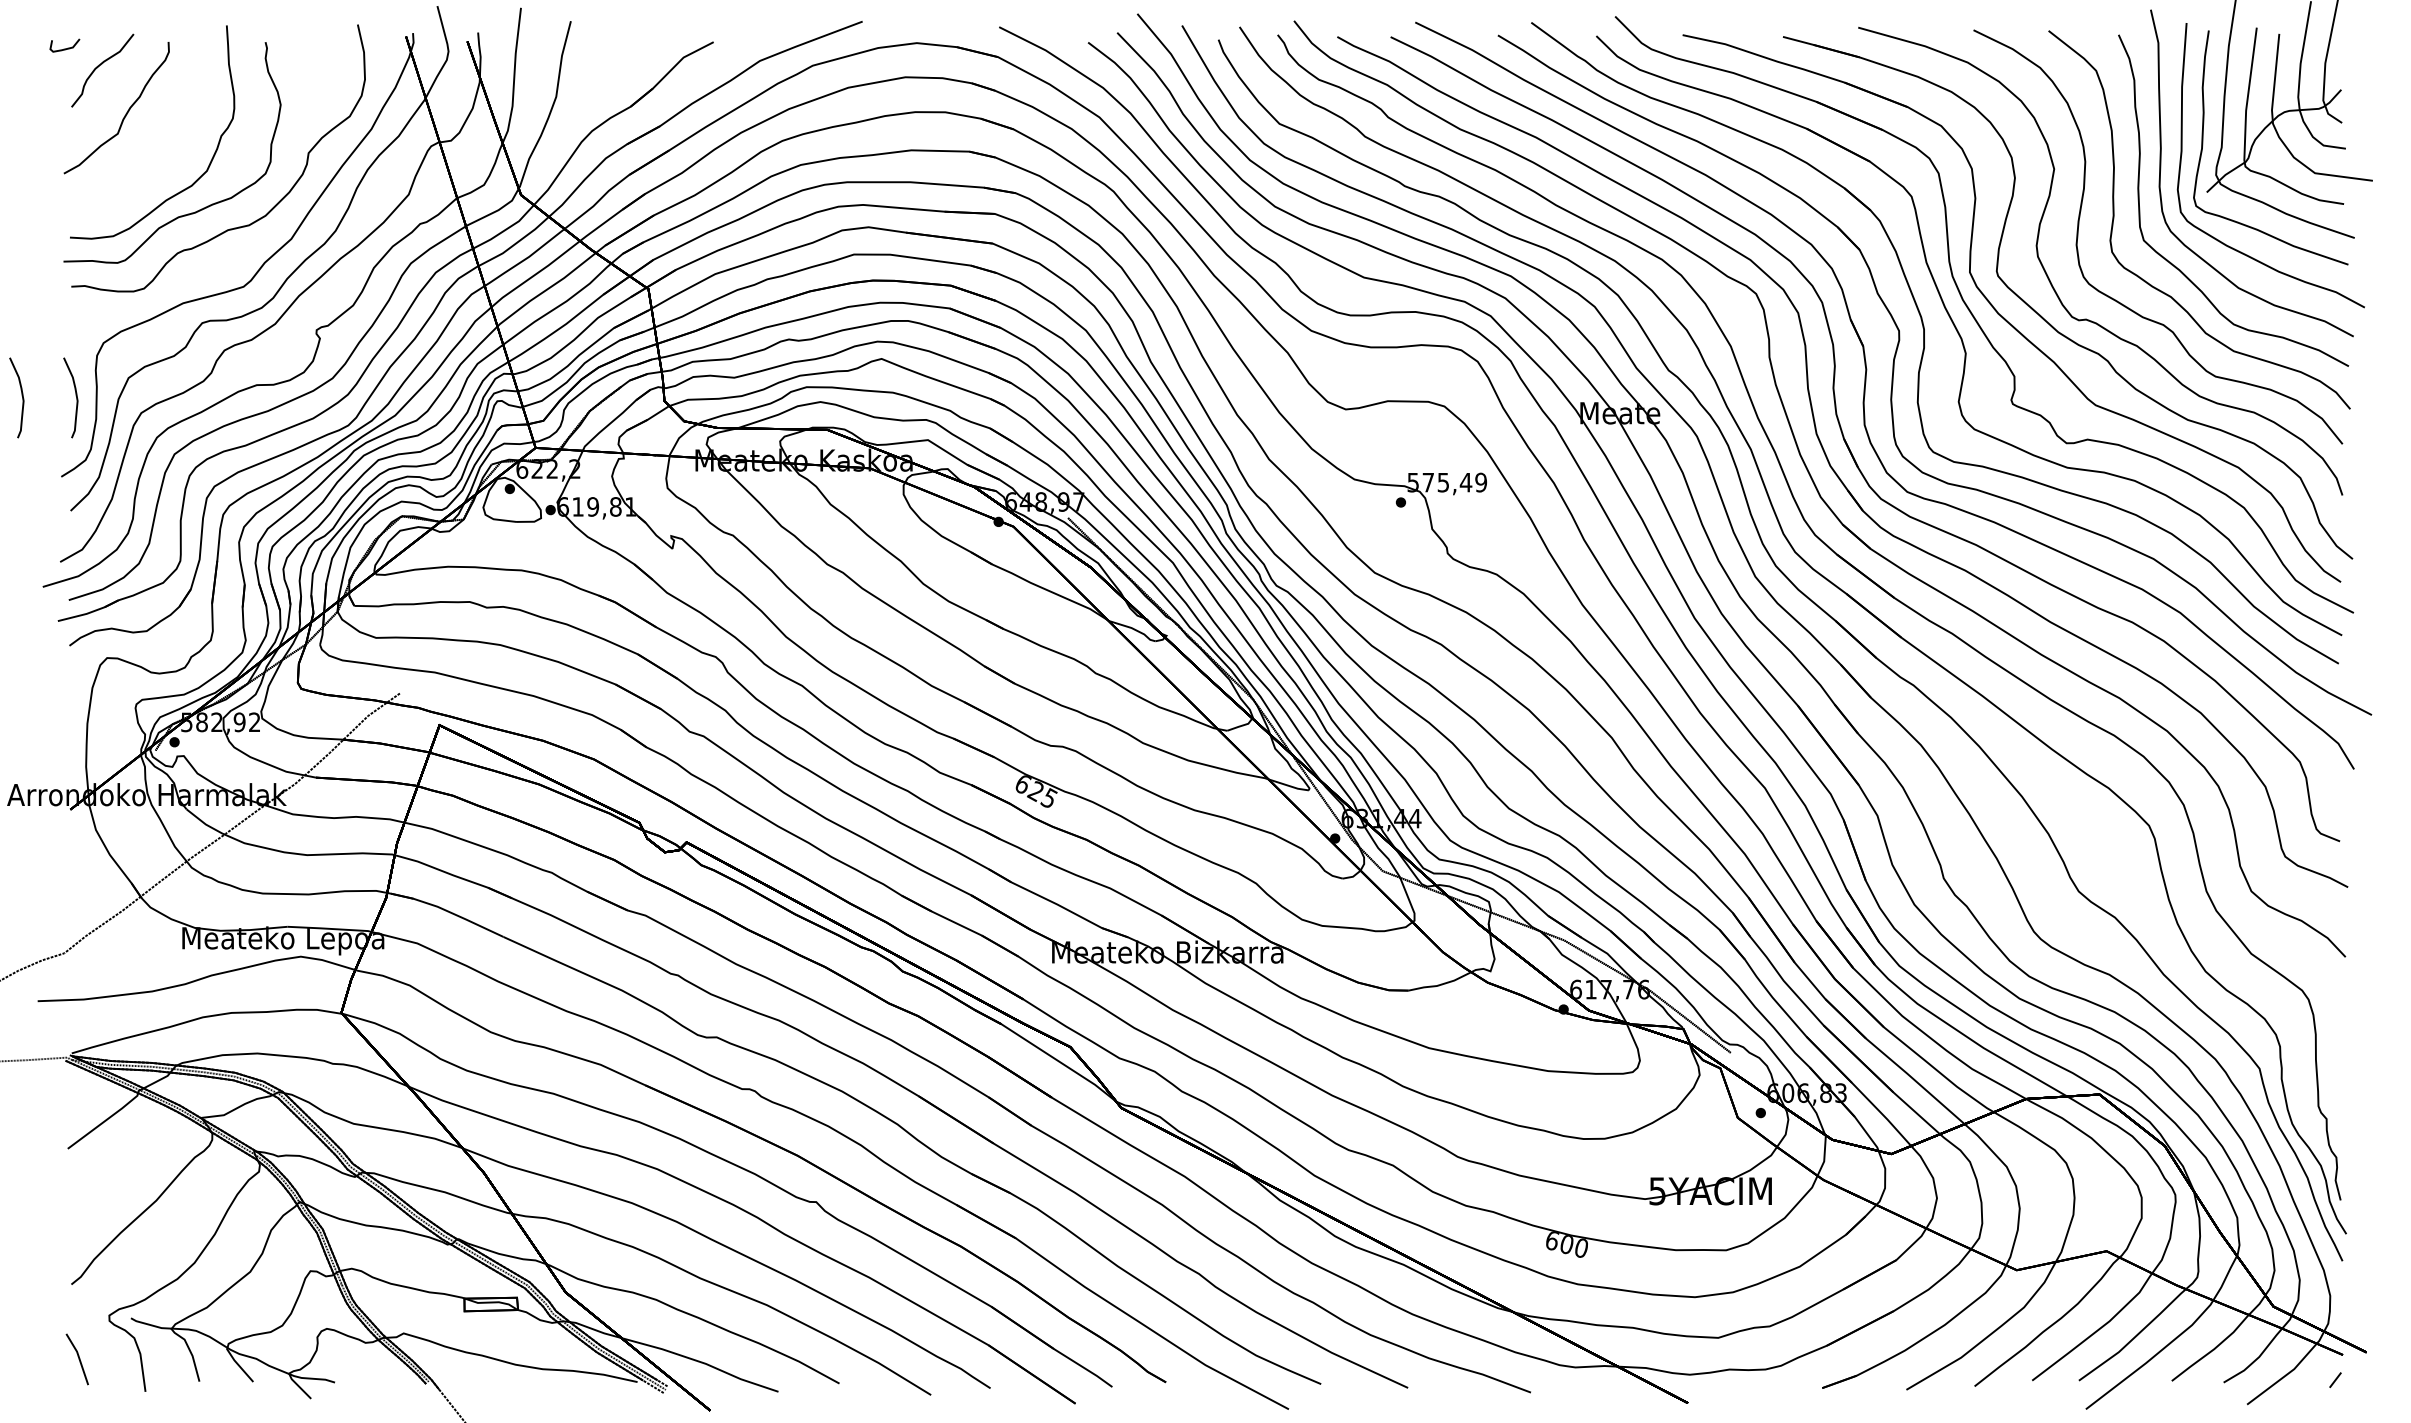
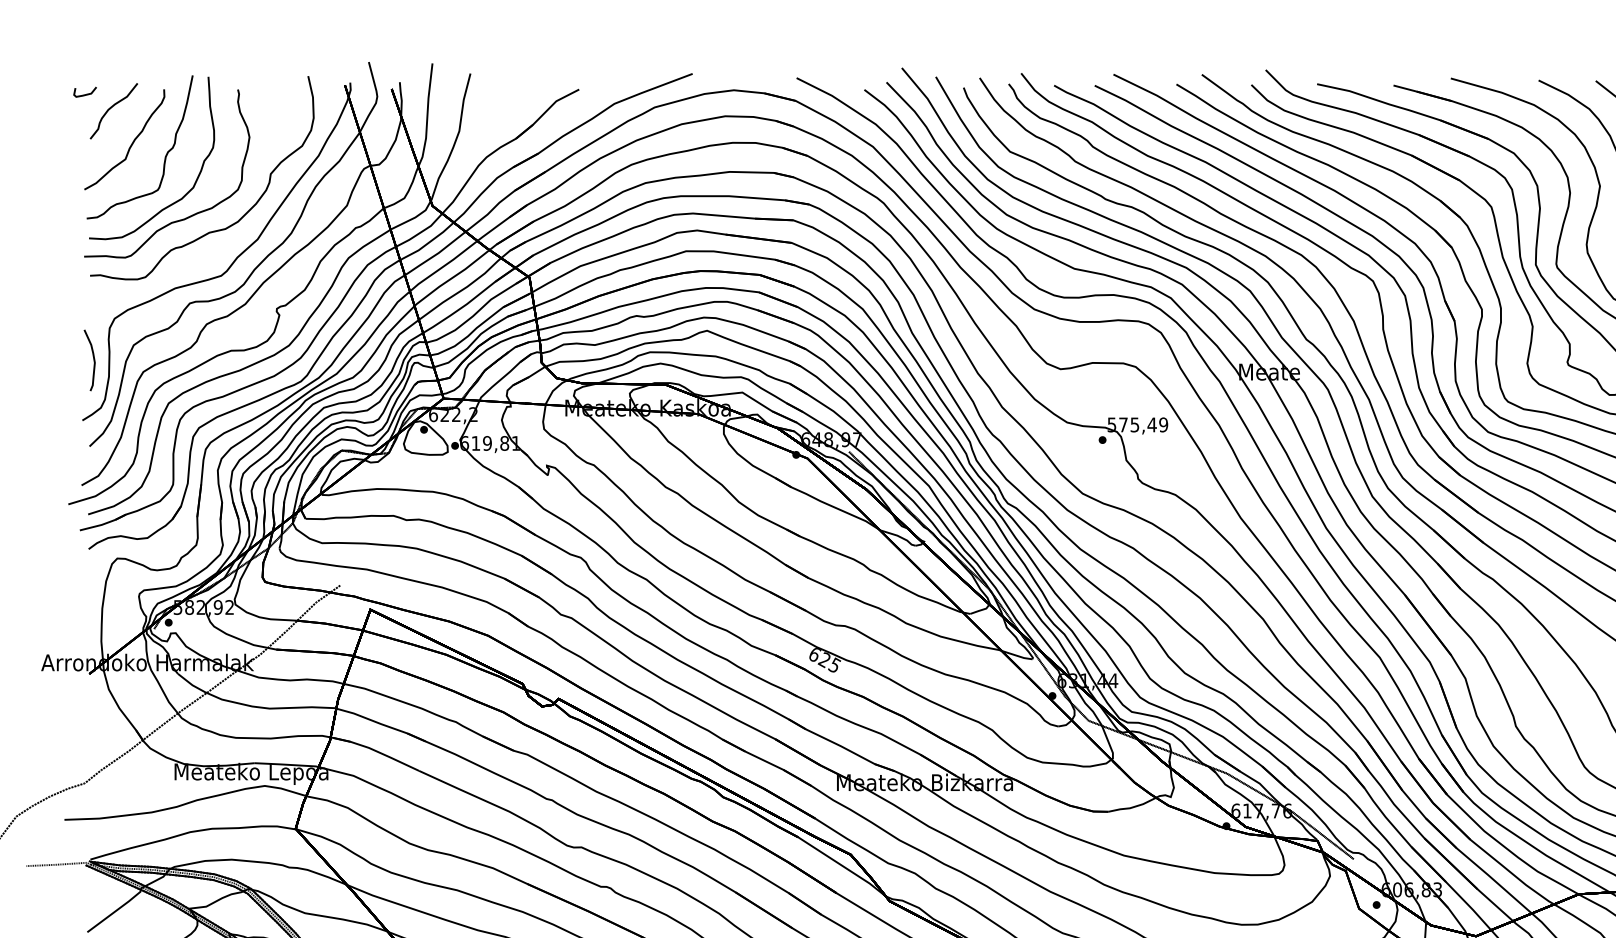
curve: (169, 130) -> (164, 156), added
curve: (21, 395) -> (52, 358), removed

